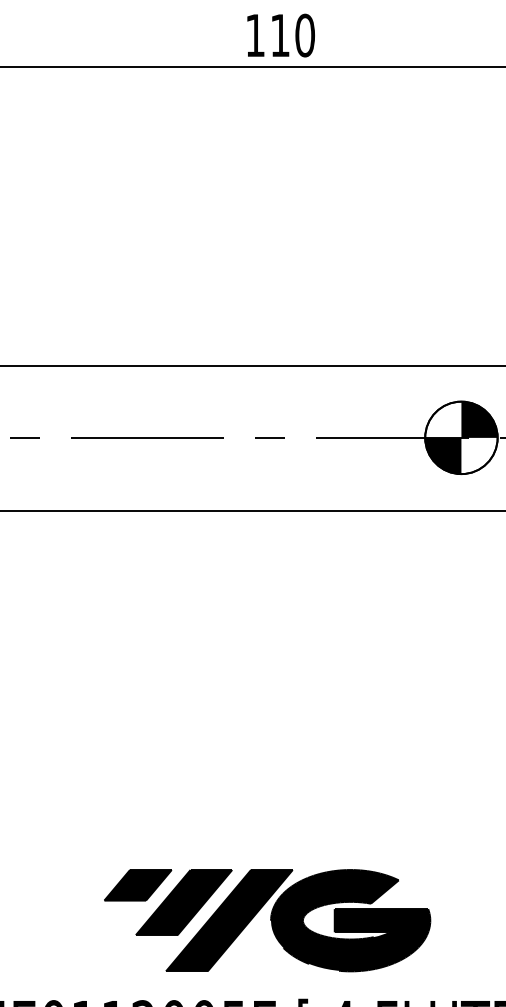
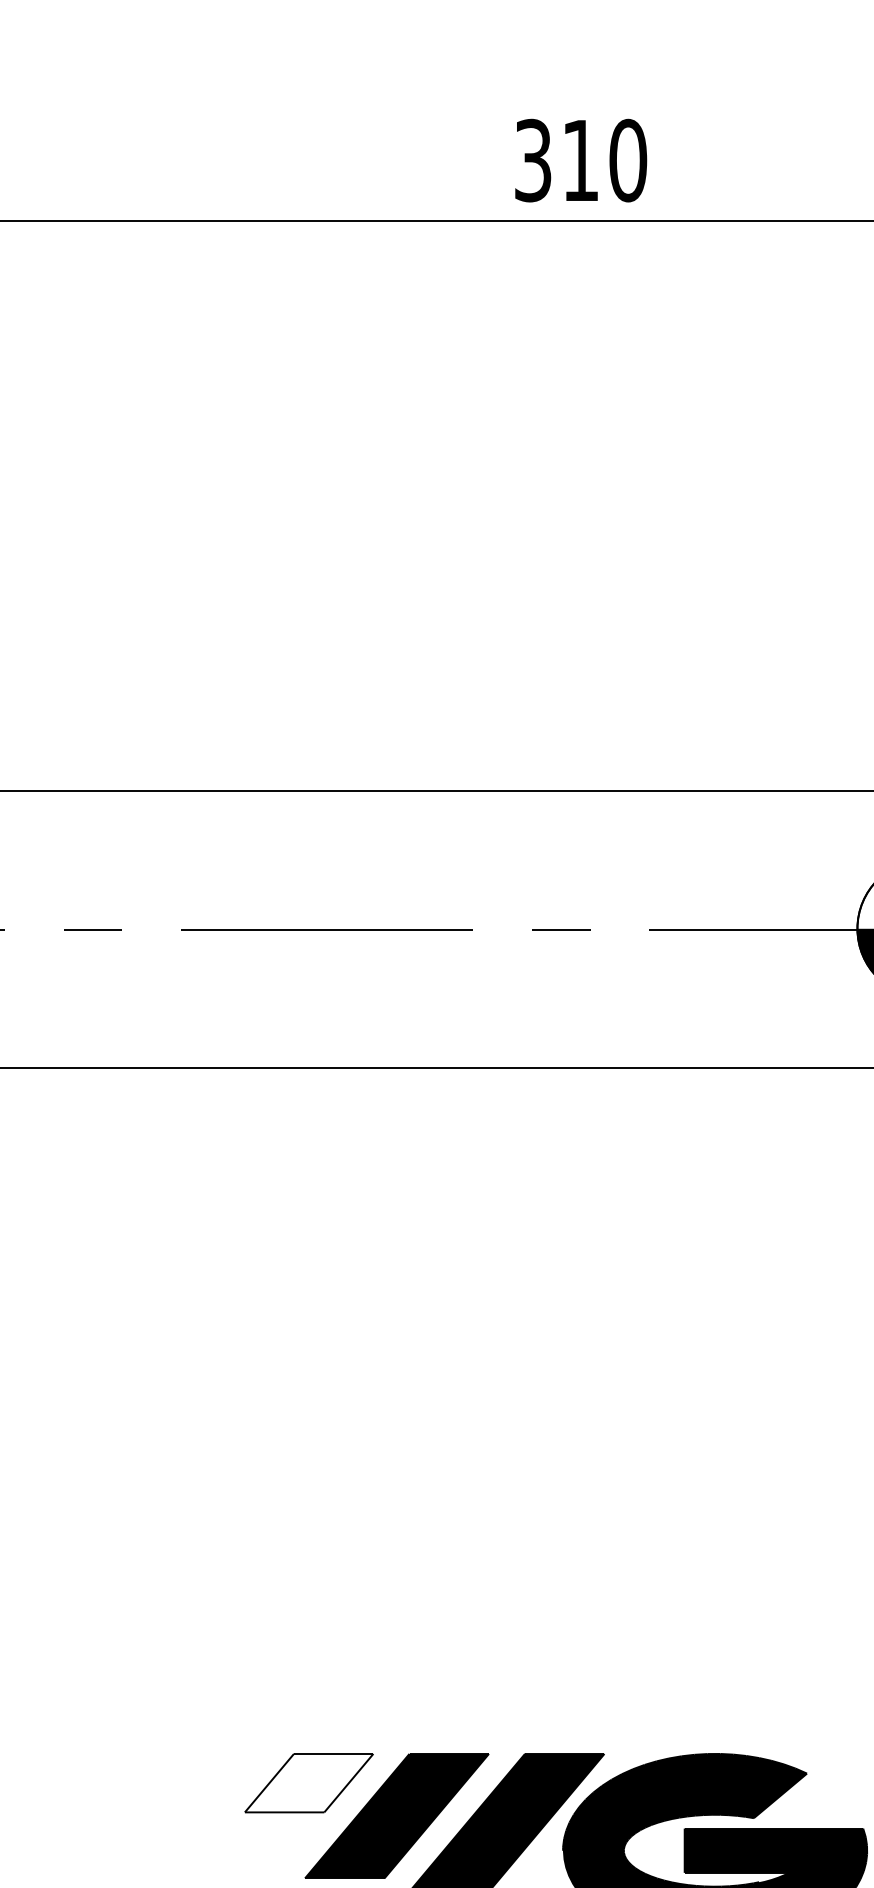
text: (255, 35) -> (533, 160), 110 -> 310
fill: (137, 885) -> (308, 1783), removed

